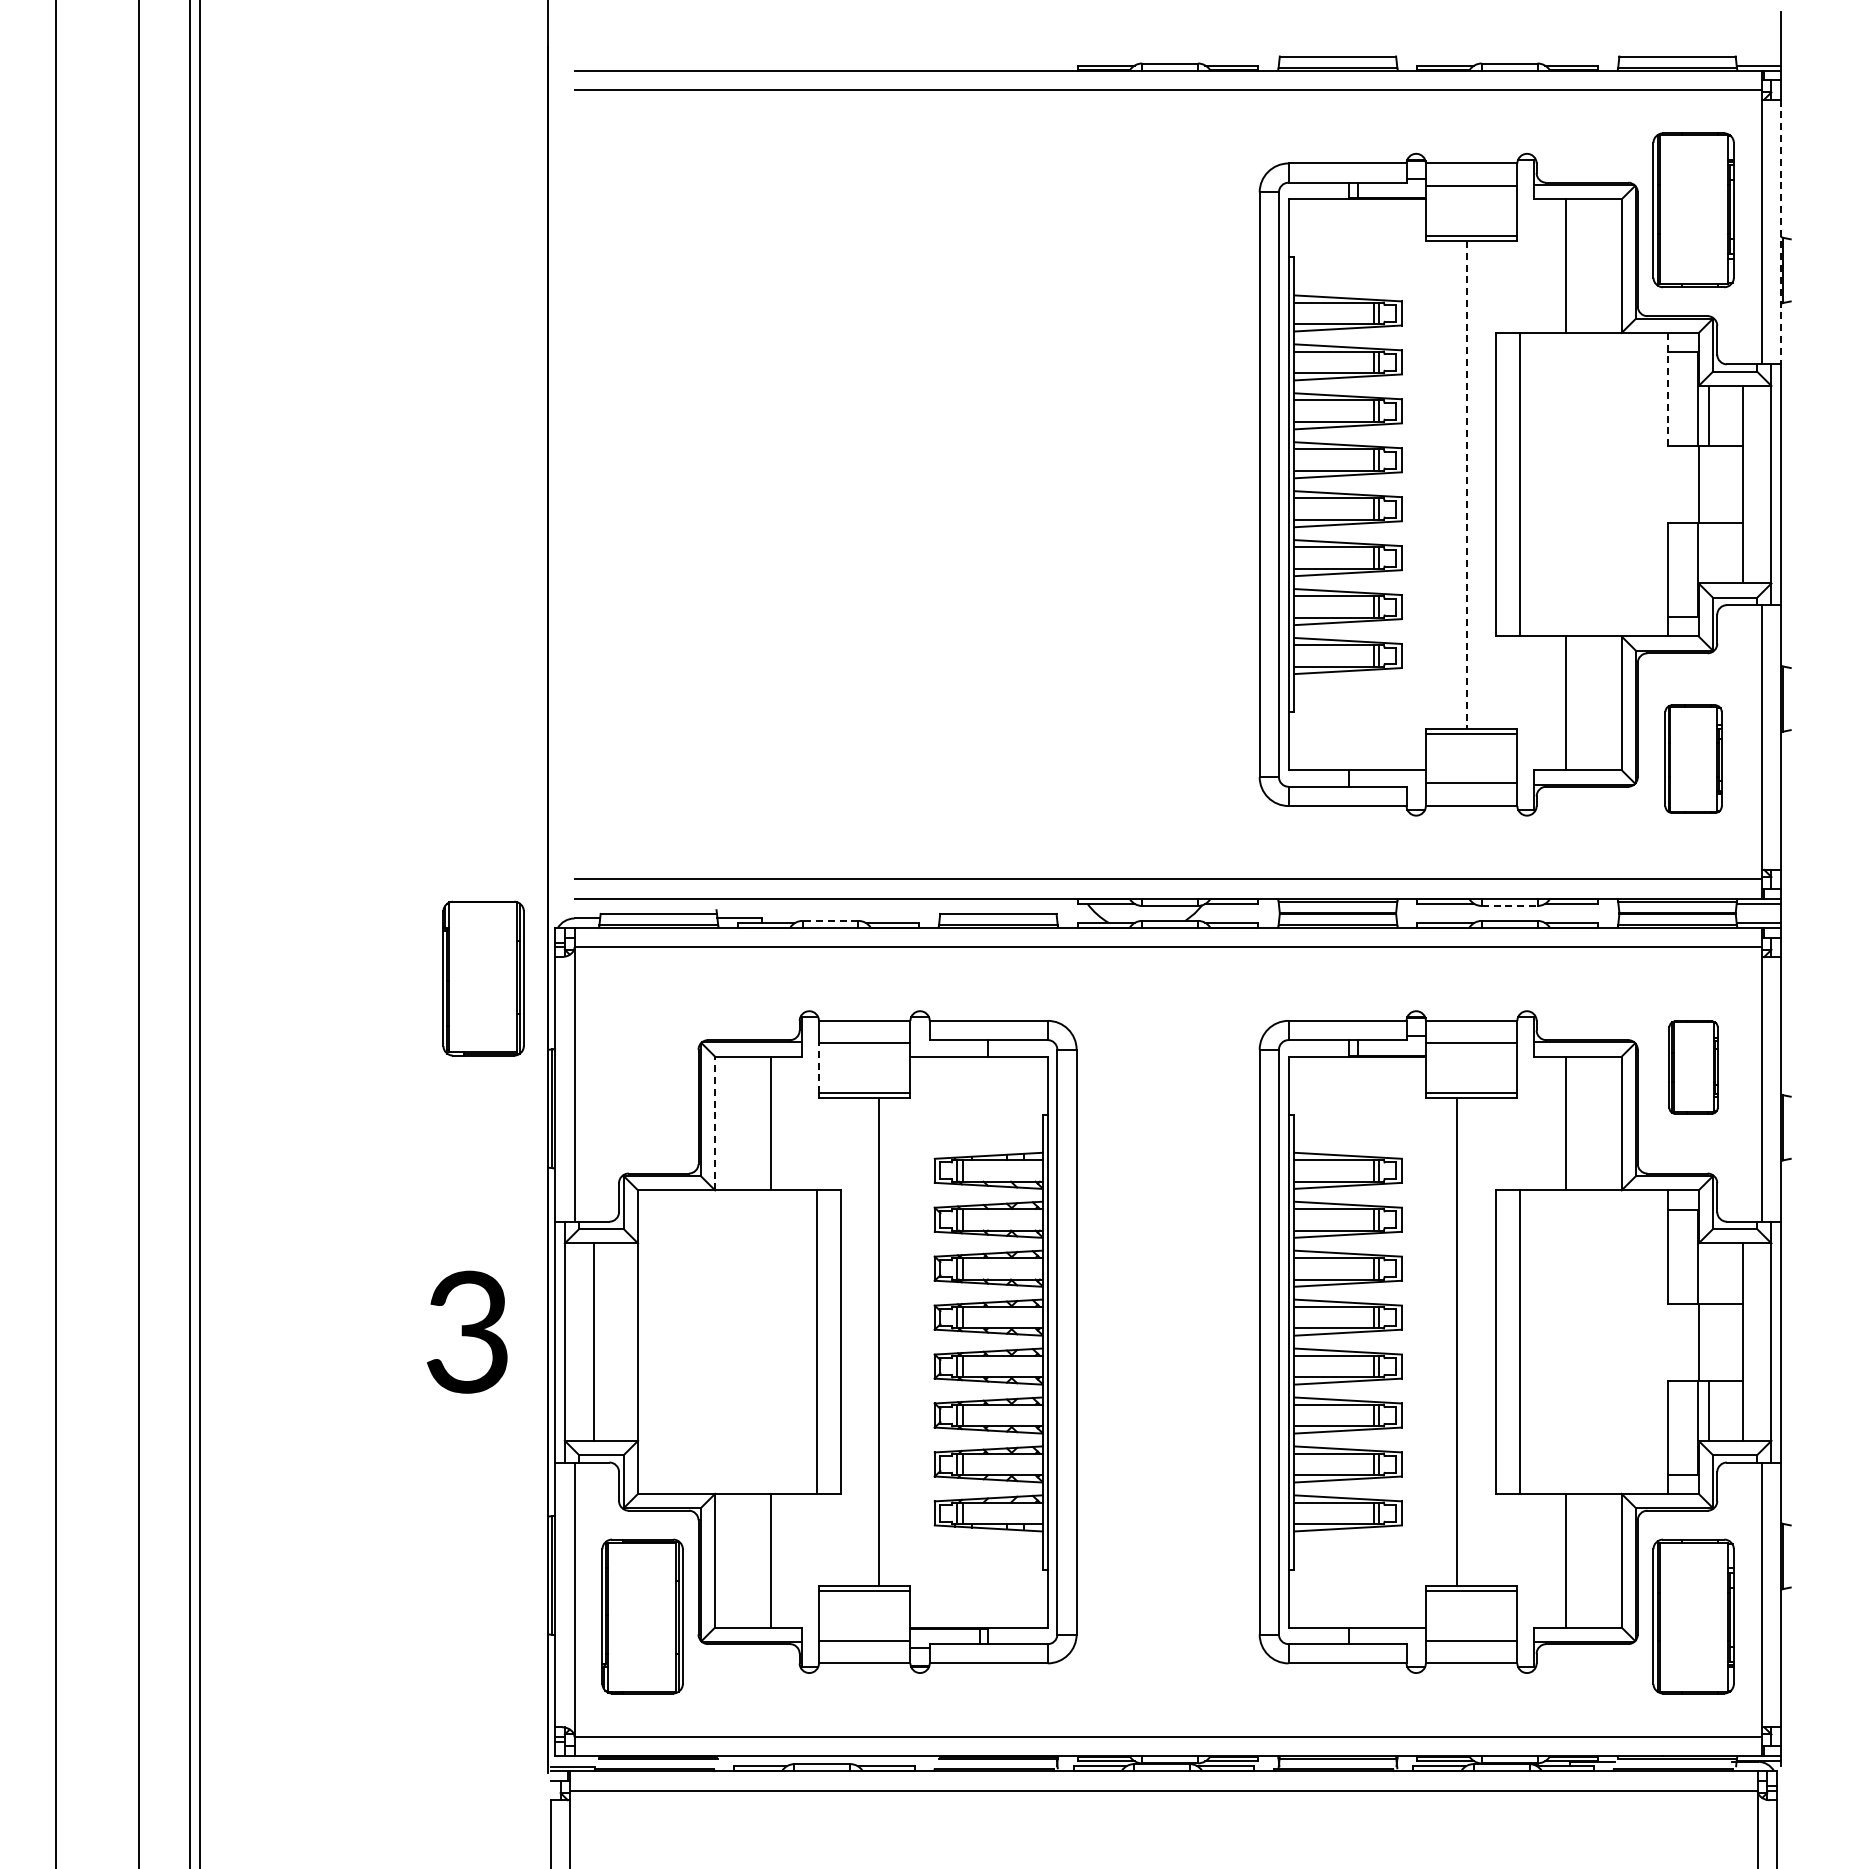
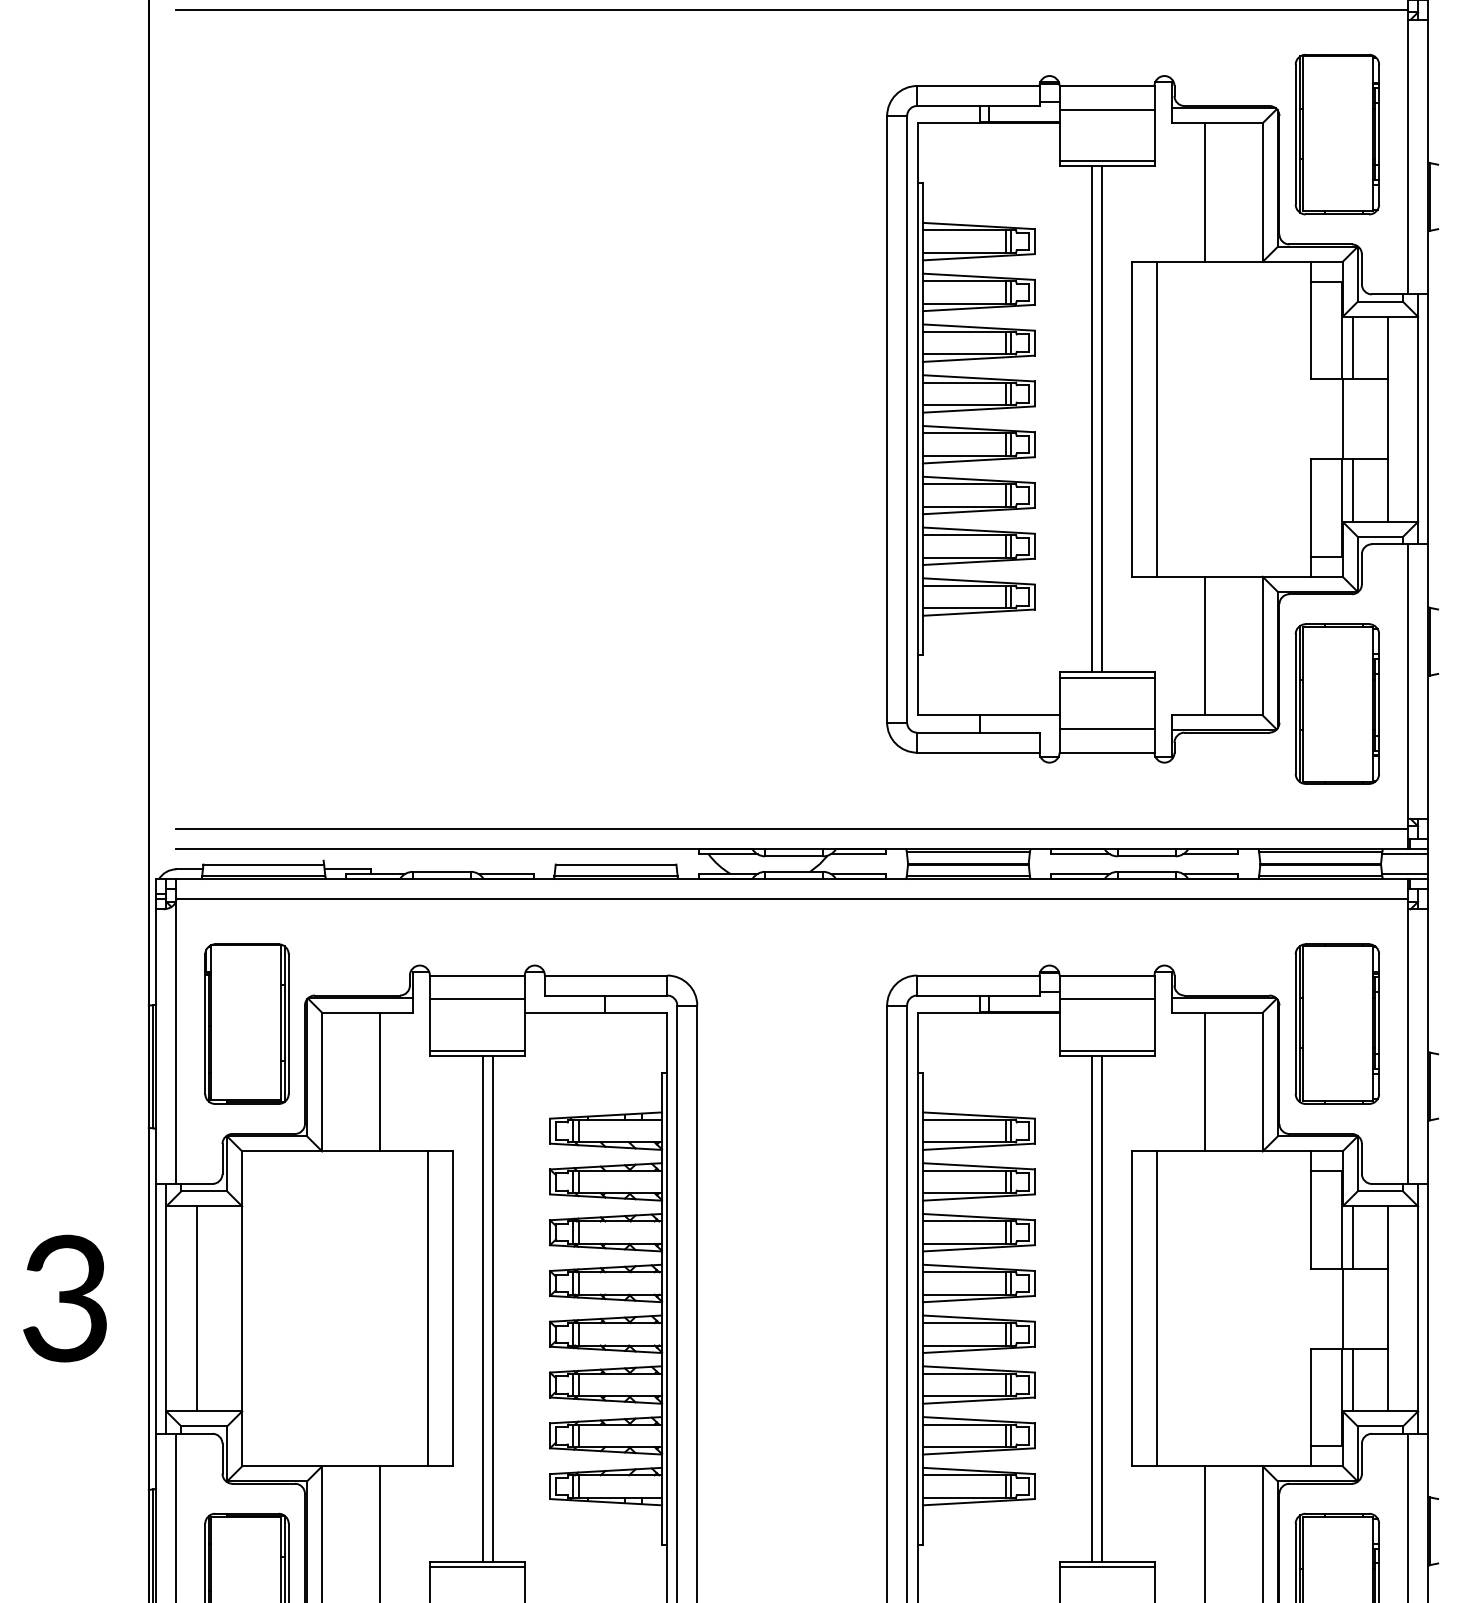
line: (1781, 232) -> (1428, 157), dashed -> solid
line: (1667, 389) -> (1310, 320), dashed -> solid
line: (1457, 484) -> (1092, 419), added
line: (1467, 484) -> (1102, 419), dashed -> solid
line: (1708, 553) -> (1352, 490), added
part: (1693, 758) -> (1337, 703), size x1.43
line: (1509, 905) -> (1146, 855), dashed -> solid
line: (830, 920) -> (441, 871), dashed -> solid
part: (483, 978) -> (246, 1023), moved
part: (1693, 1067) -> (1337, 1023), size x1.67
line: (818, 1068) -> (429, 1024), dashed -> solid
line: (715, 1123) -> (322, 1082), dashed -> solid
line: (1708, 1273) -> (1352, 1237), added
line: (869, 1342) -> (482, 1309), added
line: (1467, 1342) -> (1102, 1309), added

